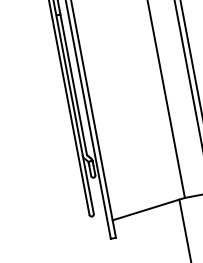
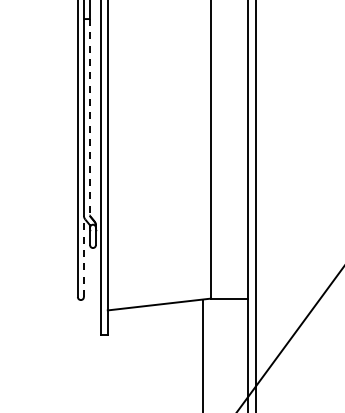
line: (73, 84) -> (89, 117), solid -> dashed
line: (88, 185) -> (83, 256), solid -> dashed

